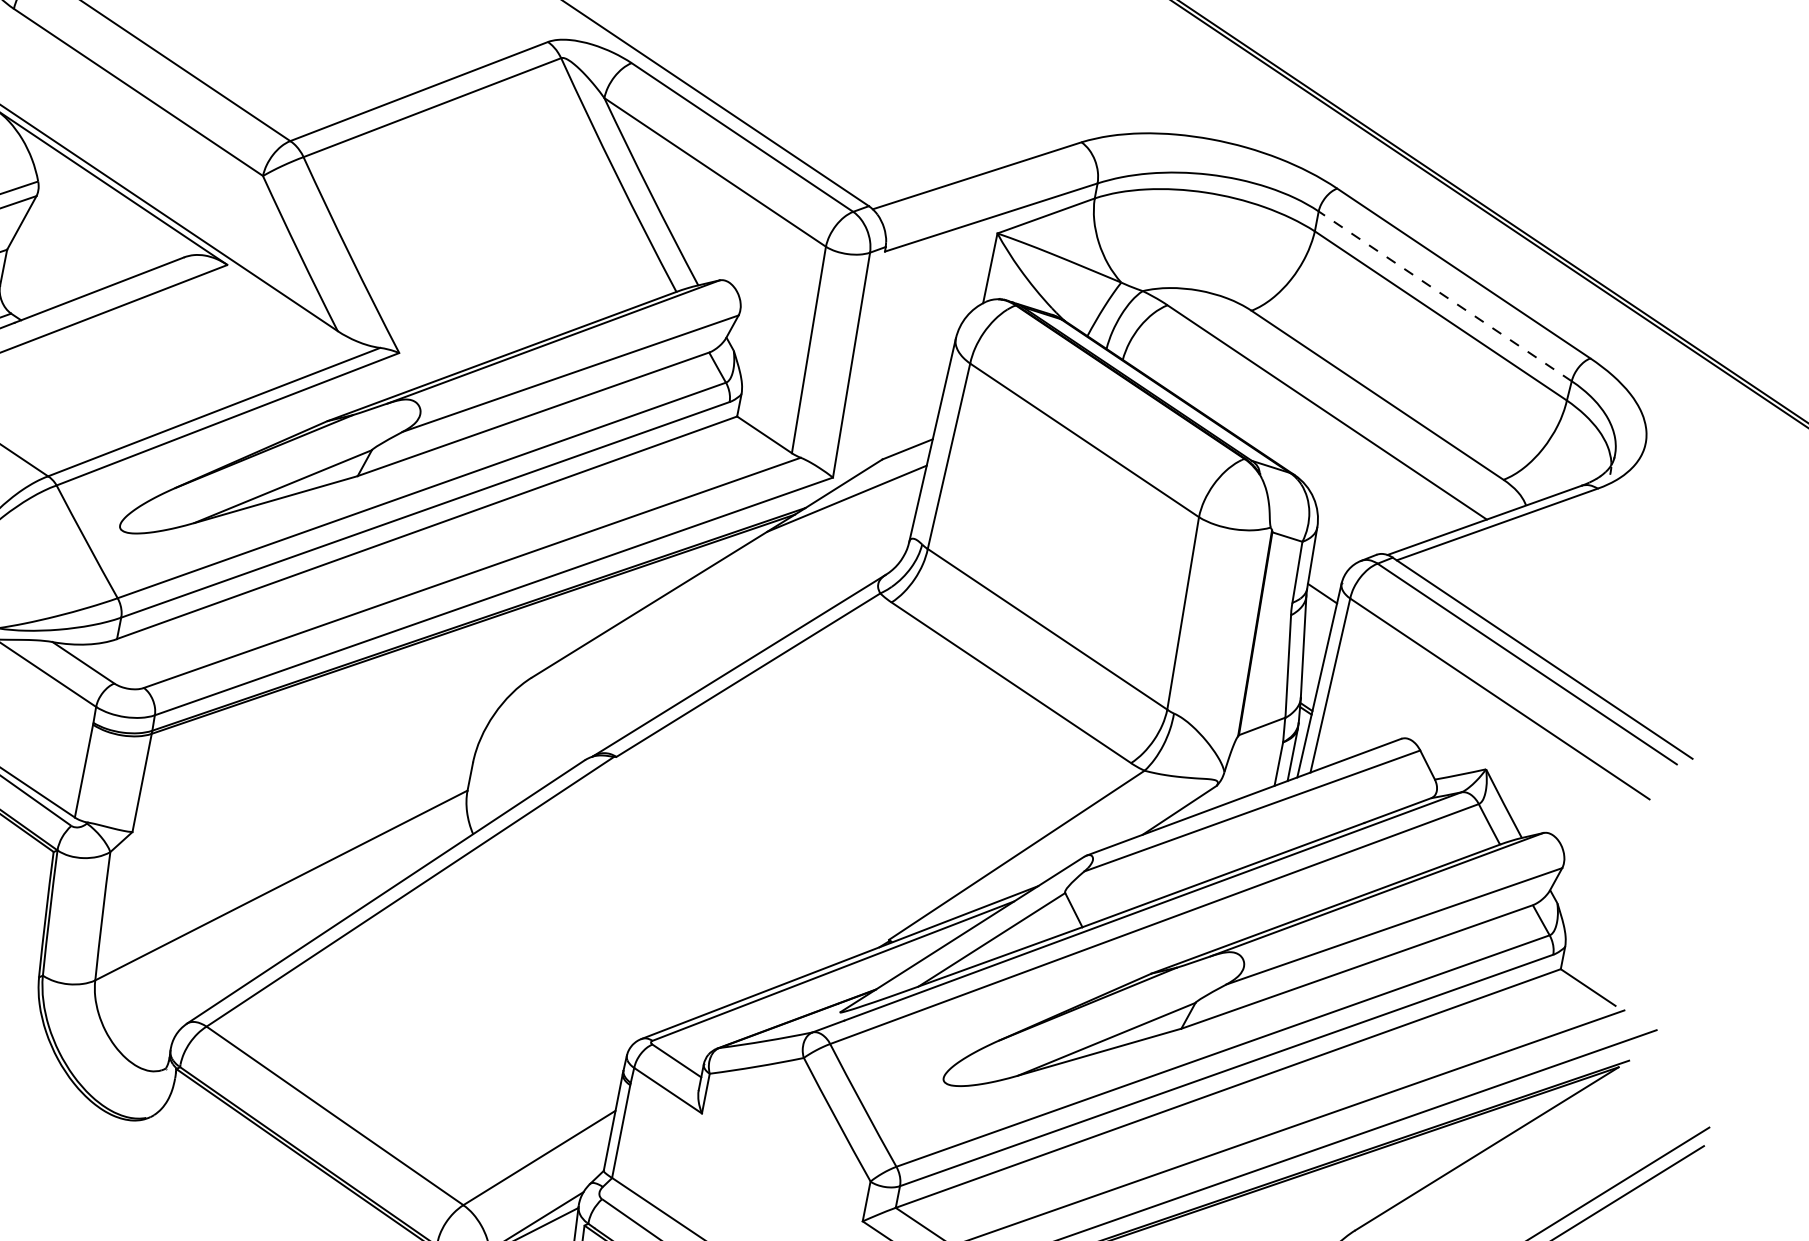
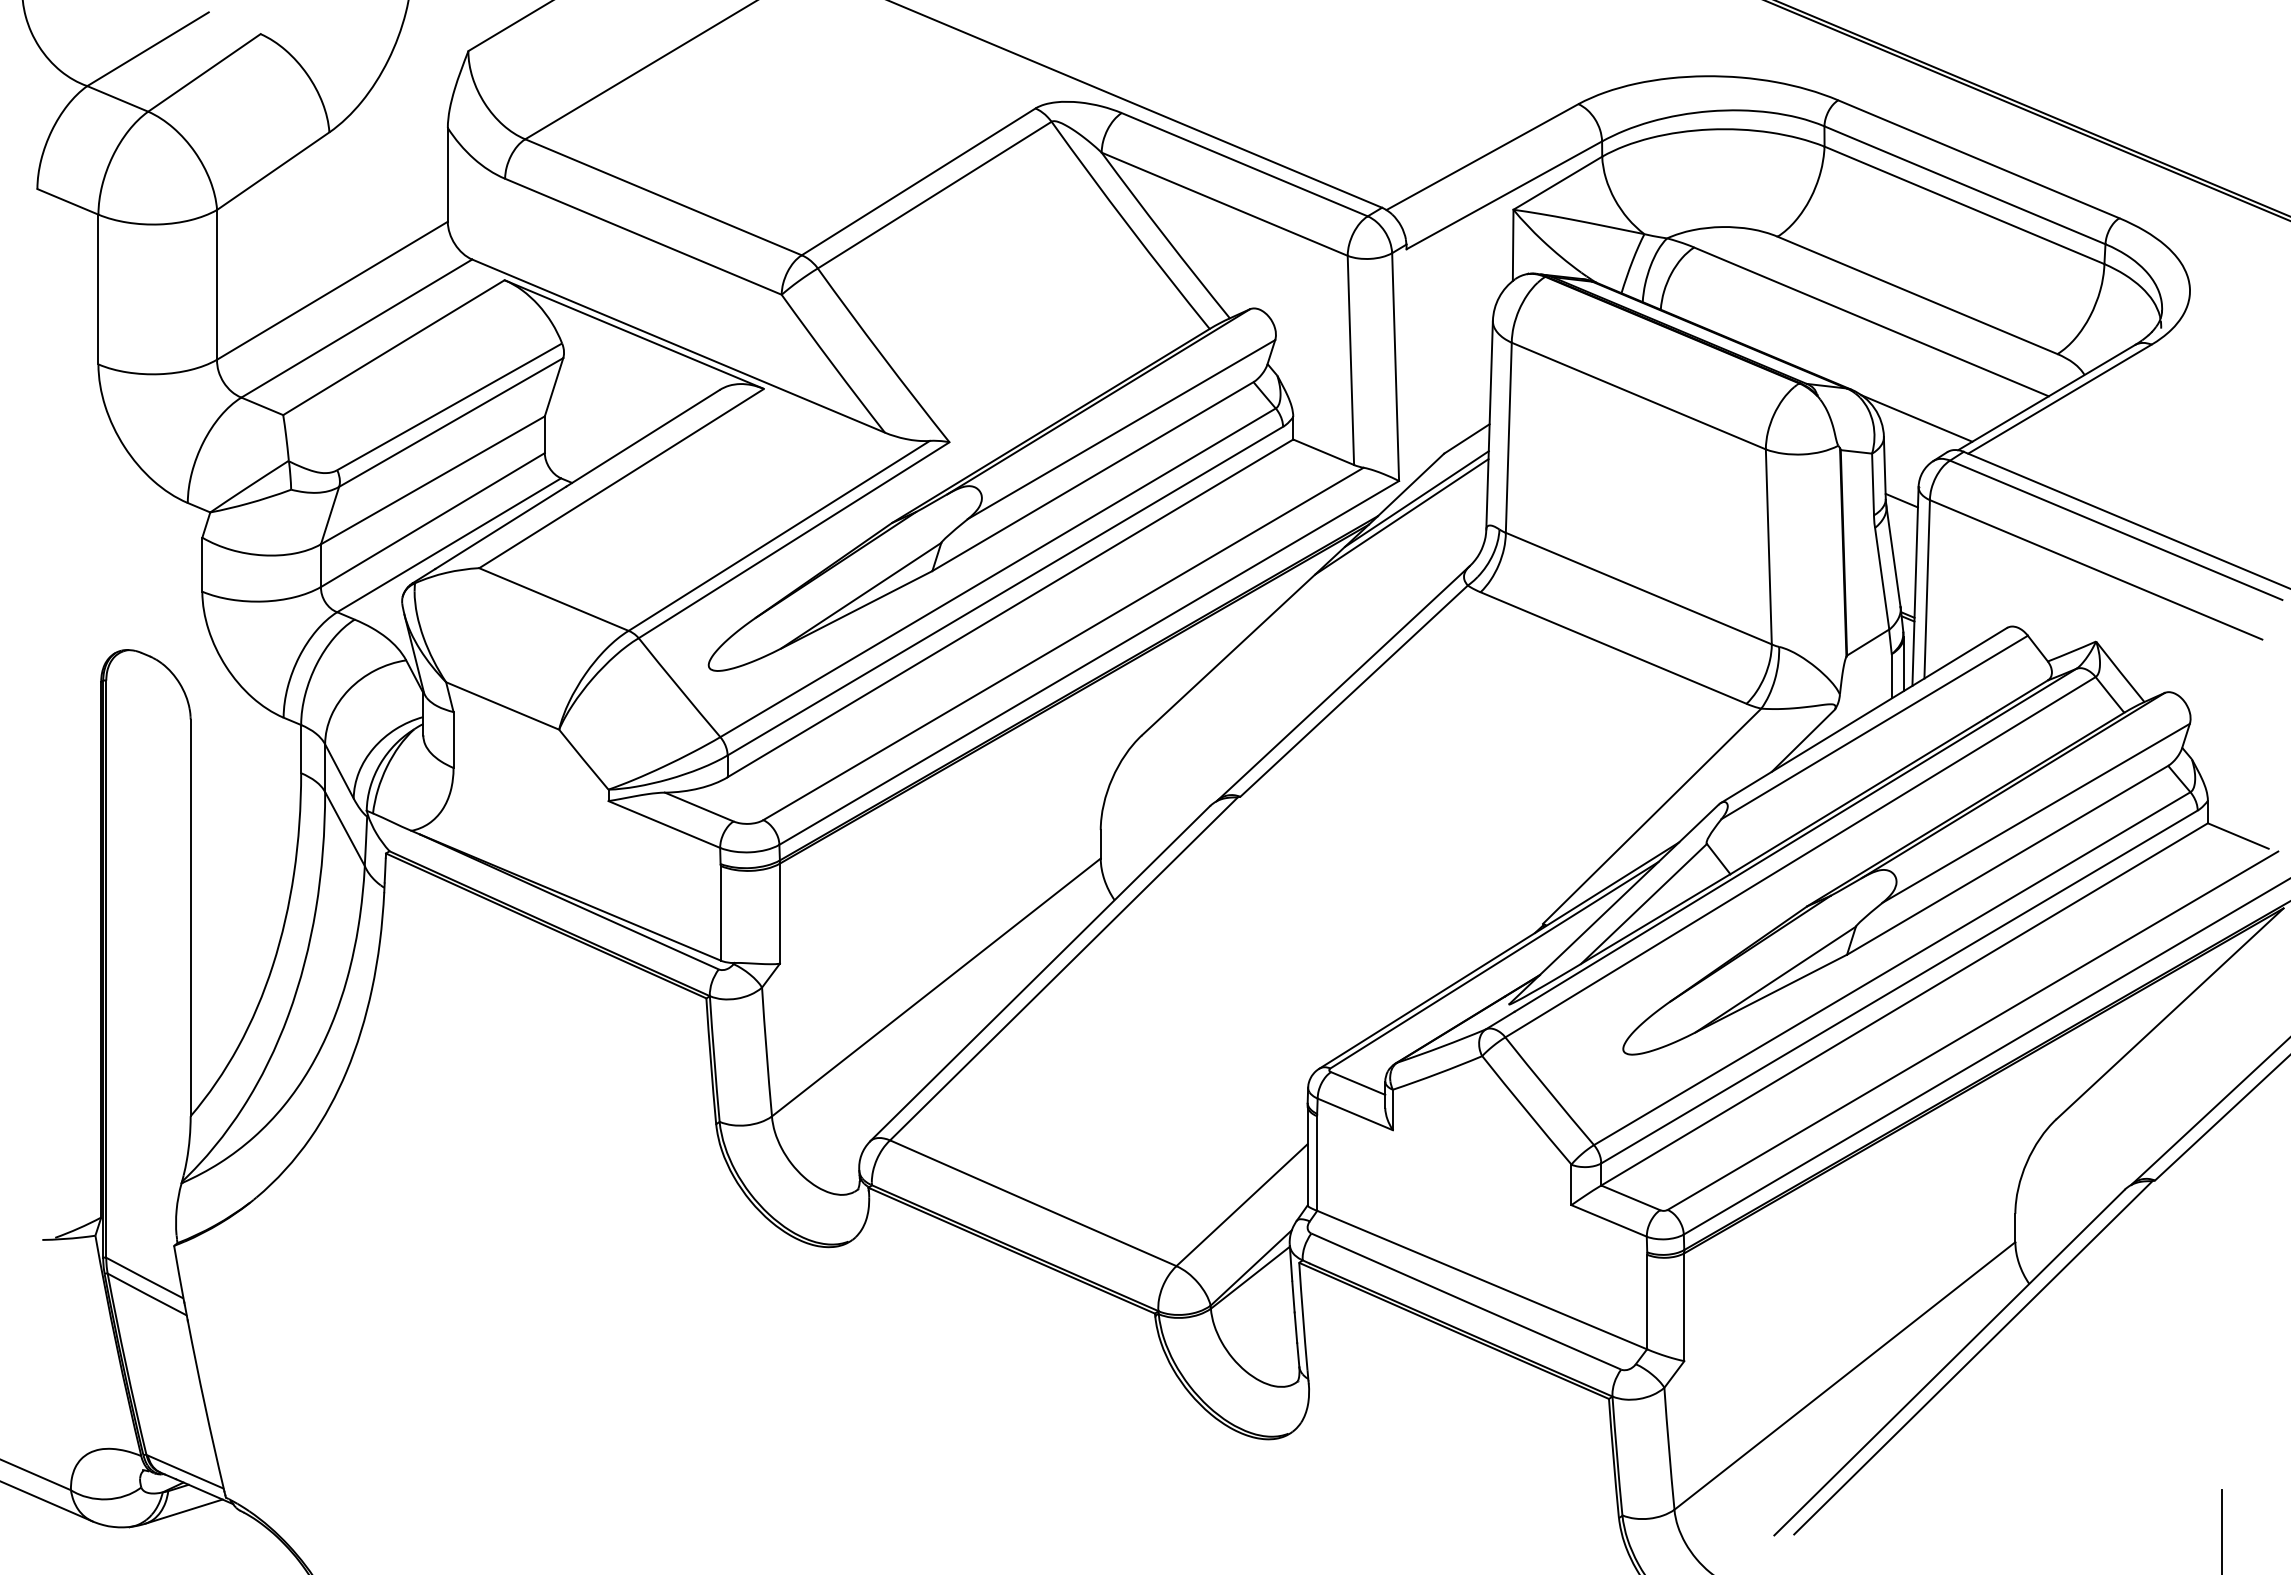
line: (1444, 296) -> (1964, 185), dashed -> solid
line: (828, 512) -> (1401, 516), added
line: (1352, 515) -> (1916, 418), added

